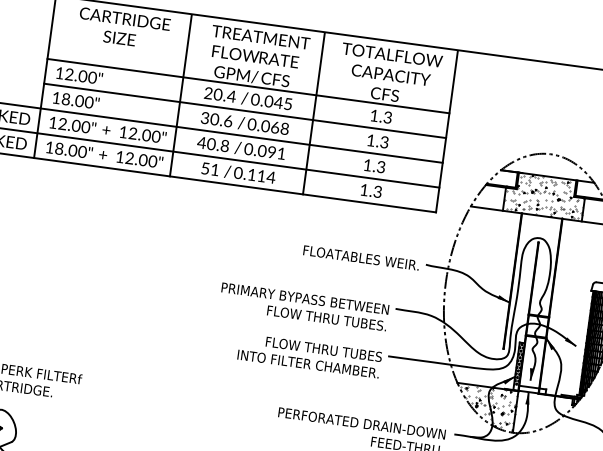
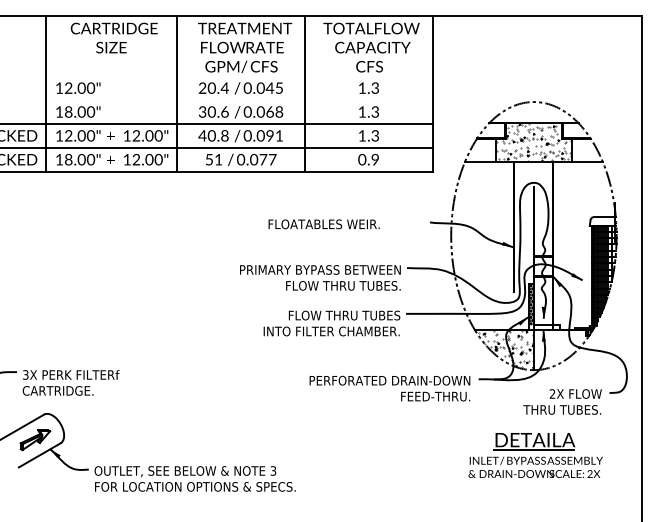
line: (247, 86) -> (238, 76), removed
line: (244, 111) -> (238, 100), removed
text: (261, 175) -> (263, 159), 0.114 -> 0.077
text: (370, 190) -> (368, 159), 1.3 -> 0.9
text: (360, 258) -> (323, 224), moved

